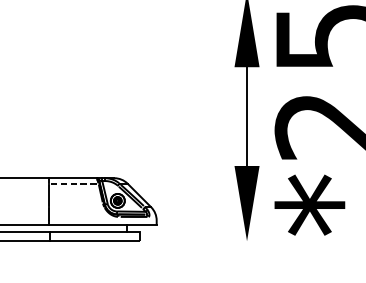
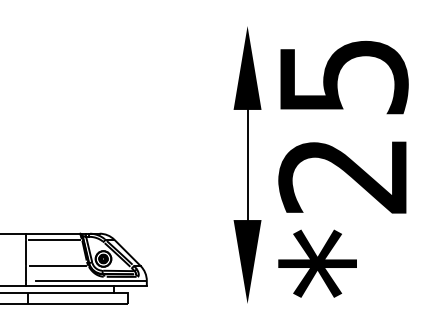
line: (73, 183) -> (54, 239), dashed -> solid
line: (76, 207) -> (57, 266), added
line: (106, 220) -> (90, 280), added

